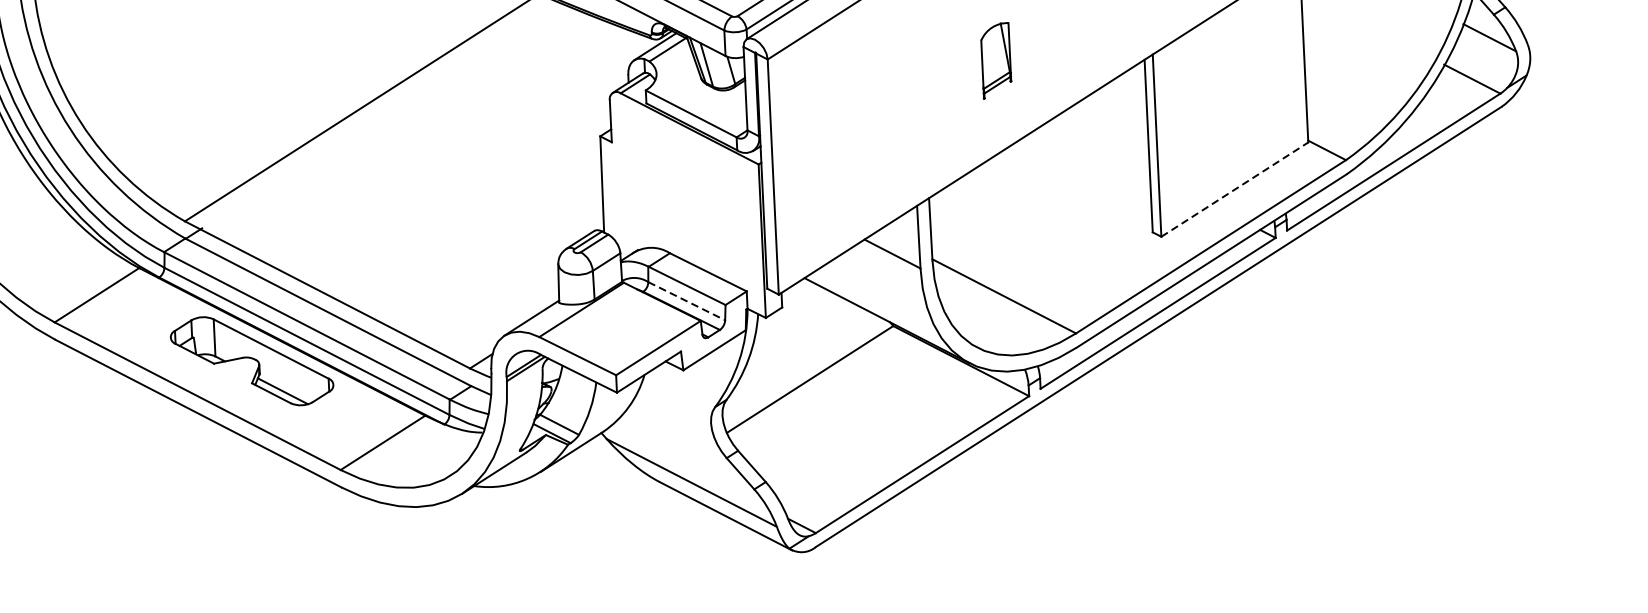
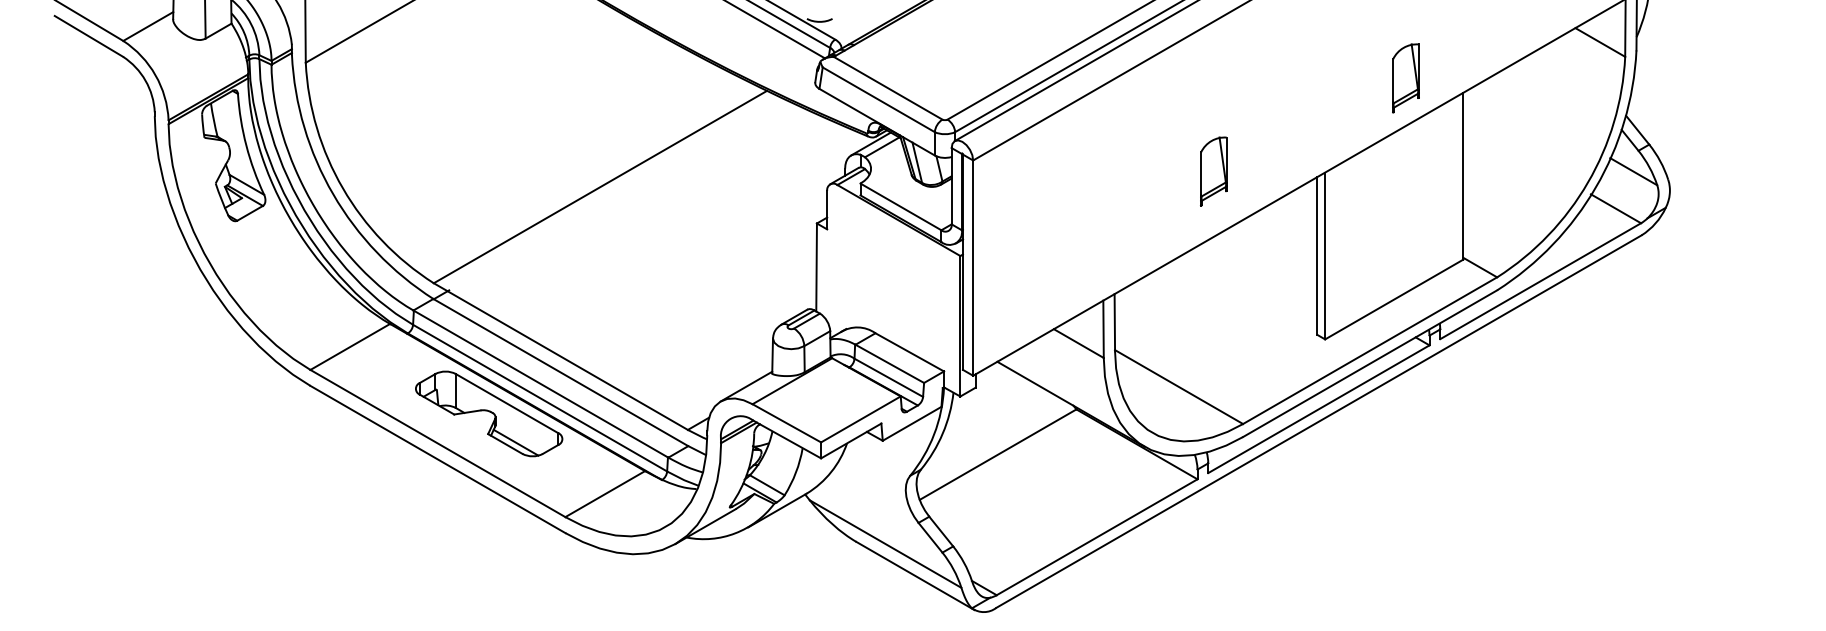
part: (995, 60) -> (1213, 171), moved
line: (1235, 189) -> (1394, 299), dashed -> solid
line: (687, 301) -> (889, 378), dashed -> solid

